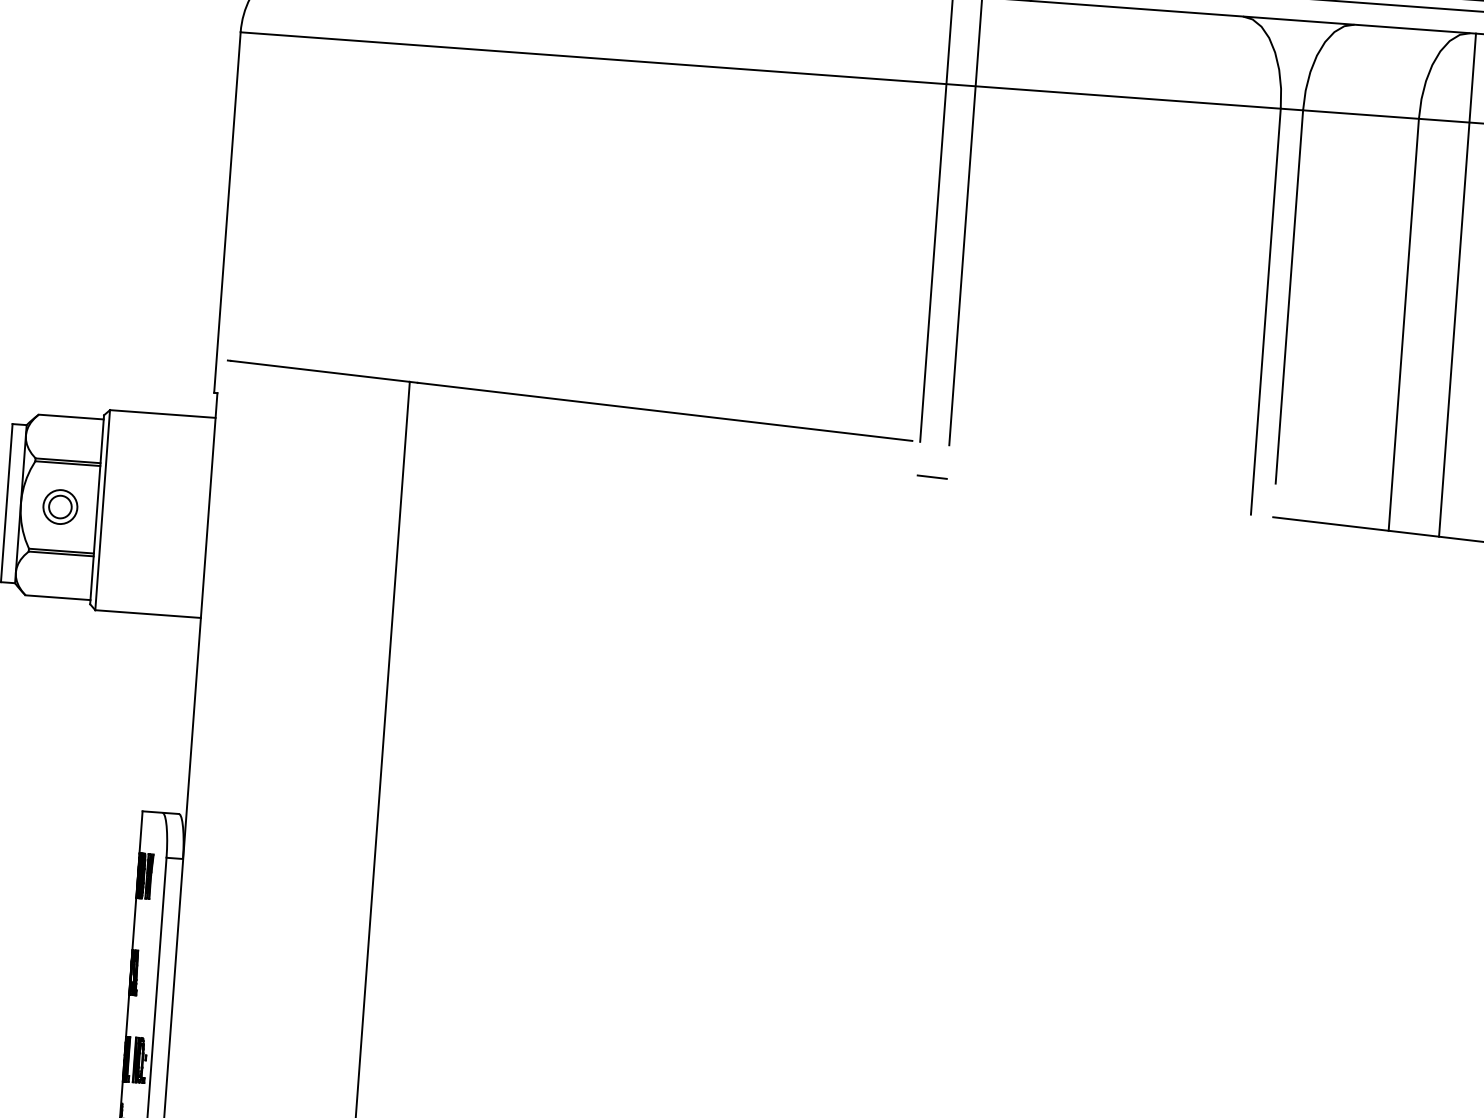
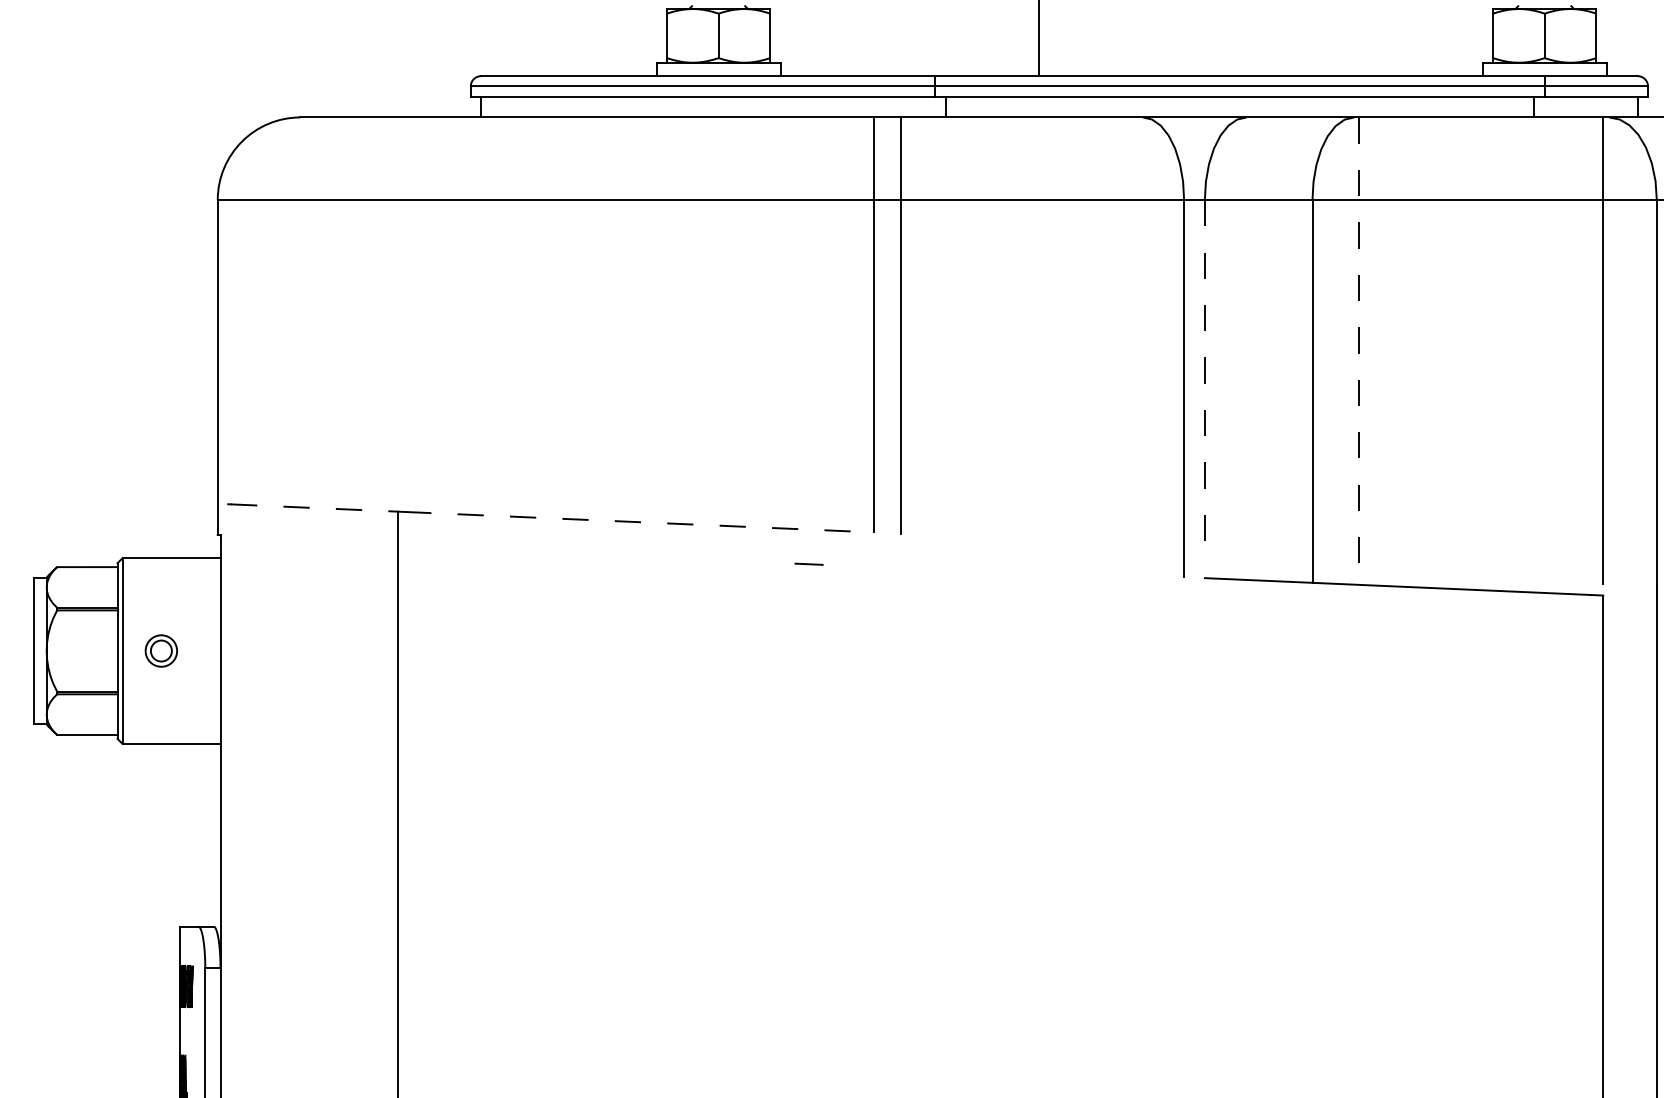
line: (1457, 285) -> (1359, 351), solid -> dashed
line: (1288, 296) -> (1204, 373), solid -> dashed
line: (320, 371) -> (314, 508), solid -> dashed
line: (664, 412) -> (635, 522), solid -> dashed
line: (931, 476) -> (808, 563), moved
part: (59, 506) -> (160, 650), moved

